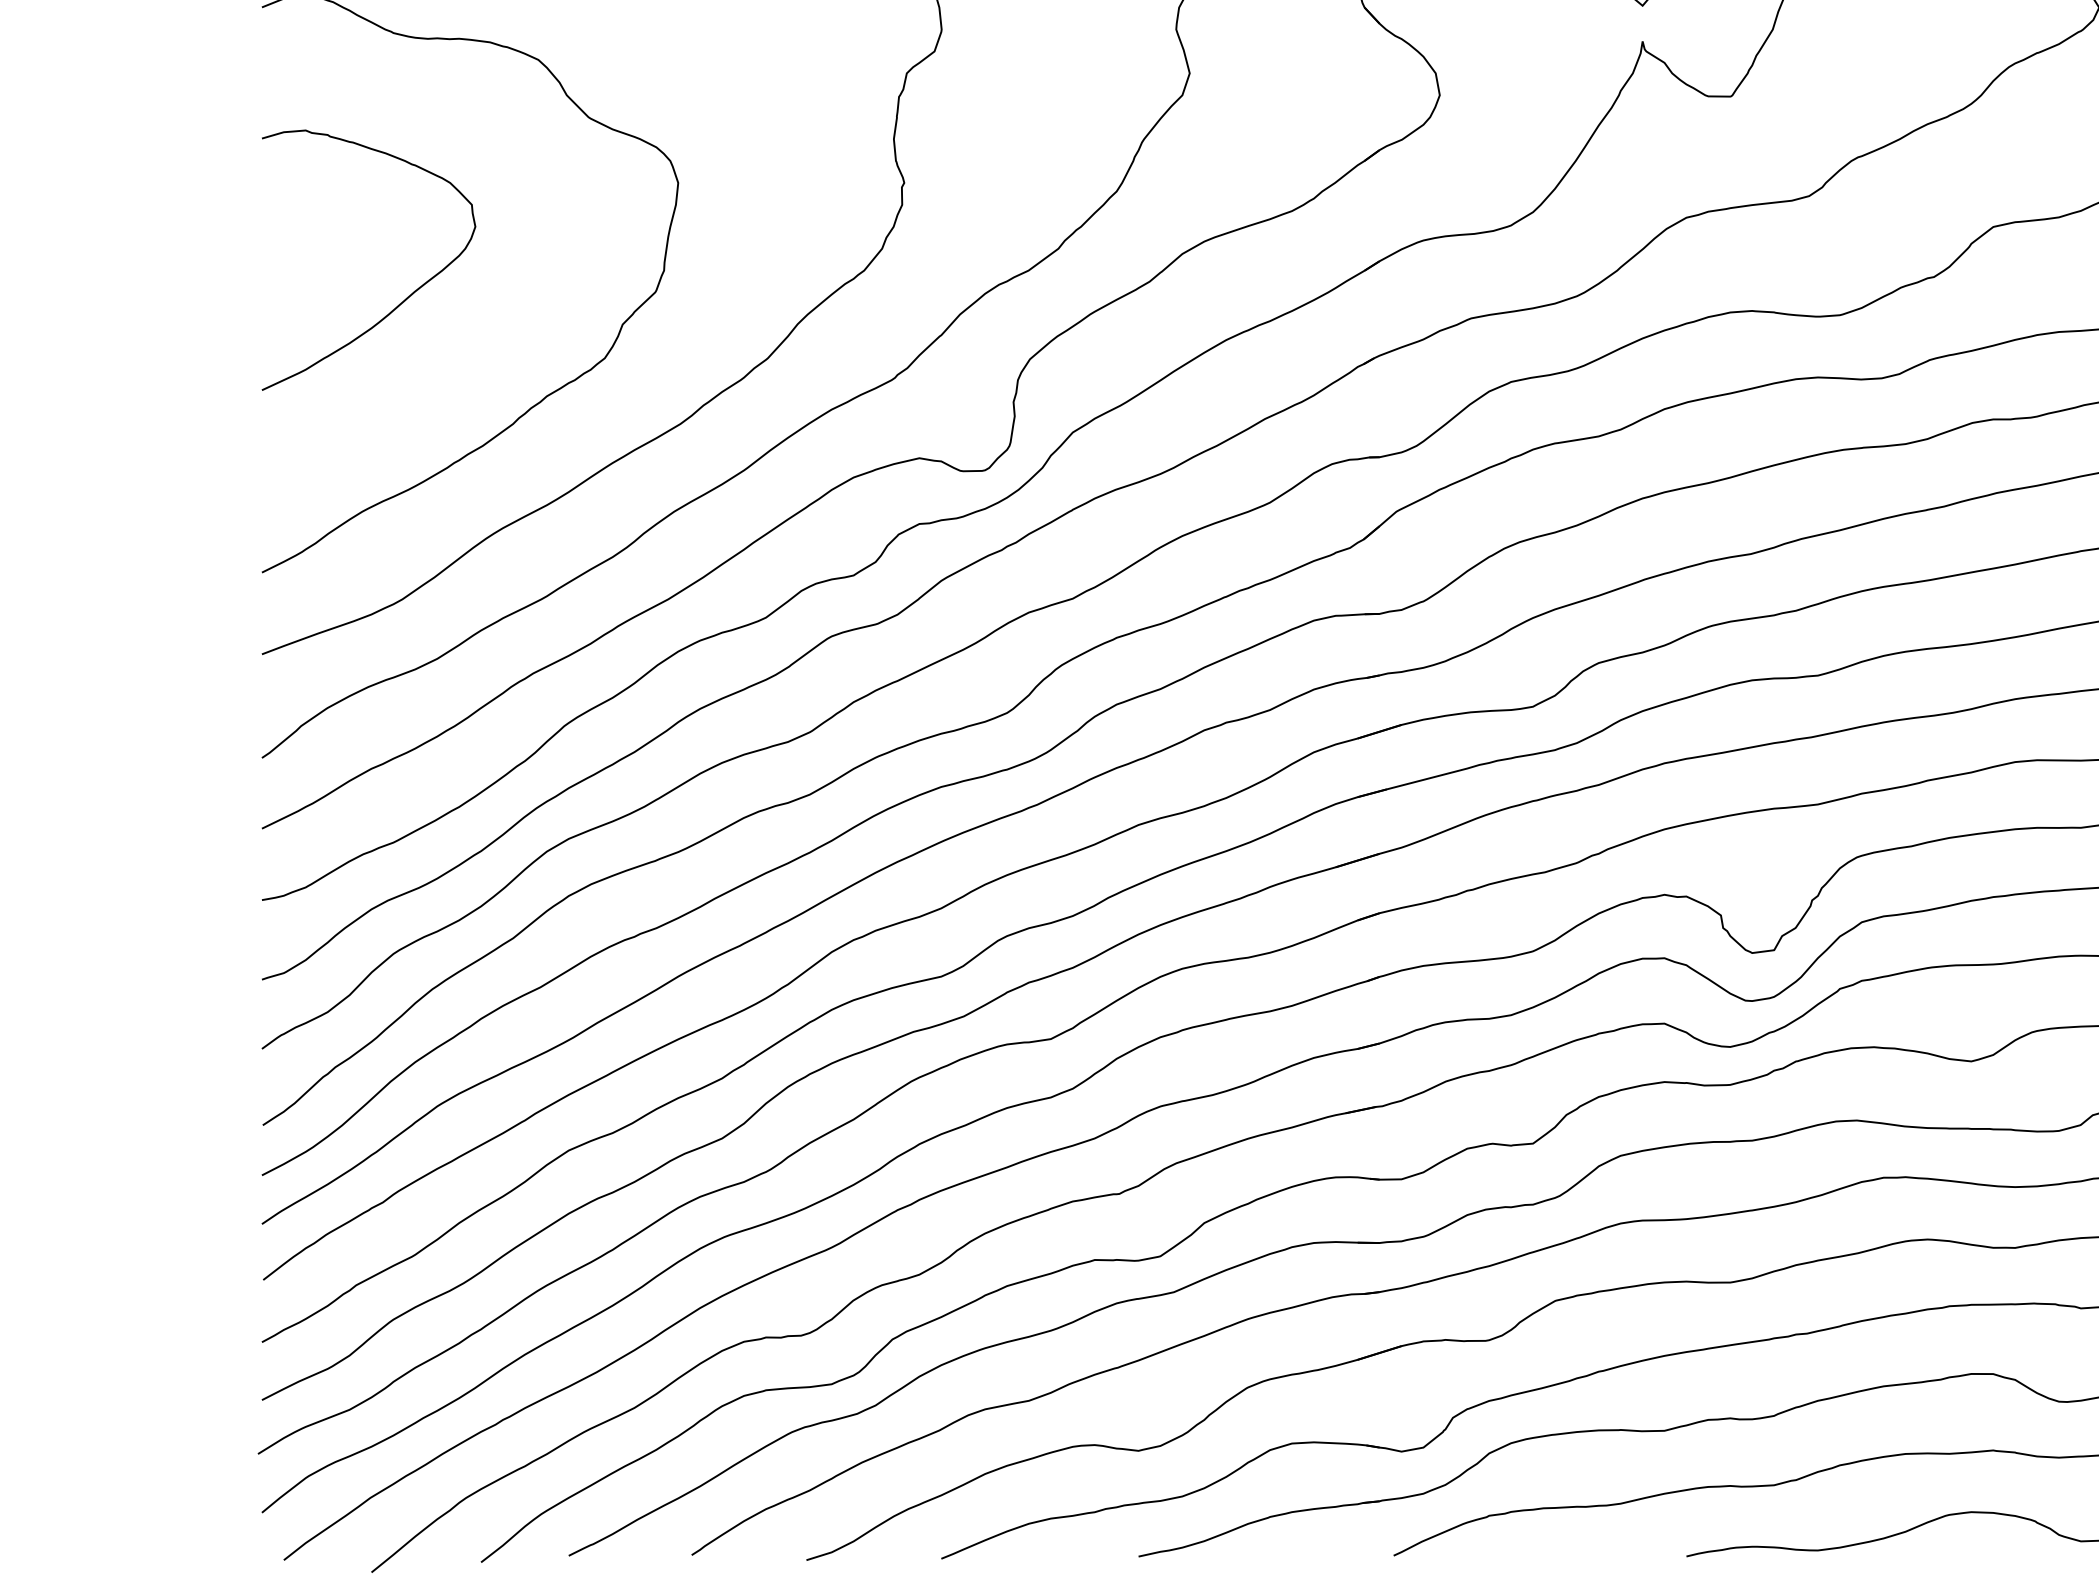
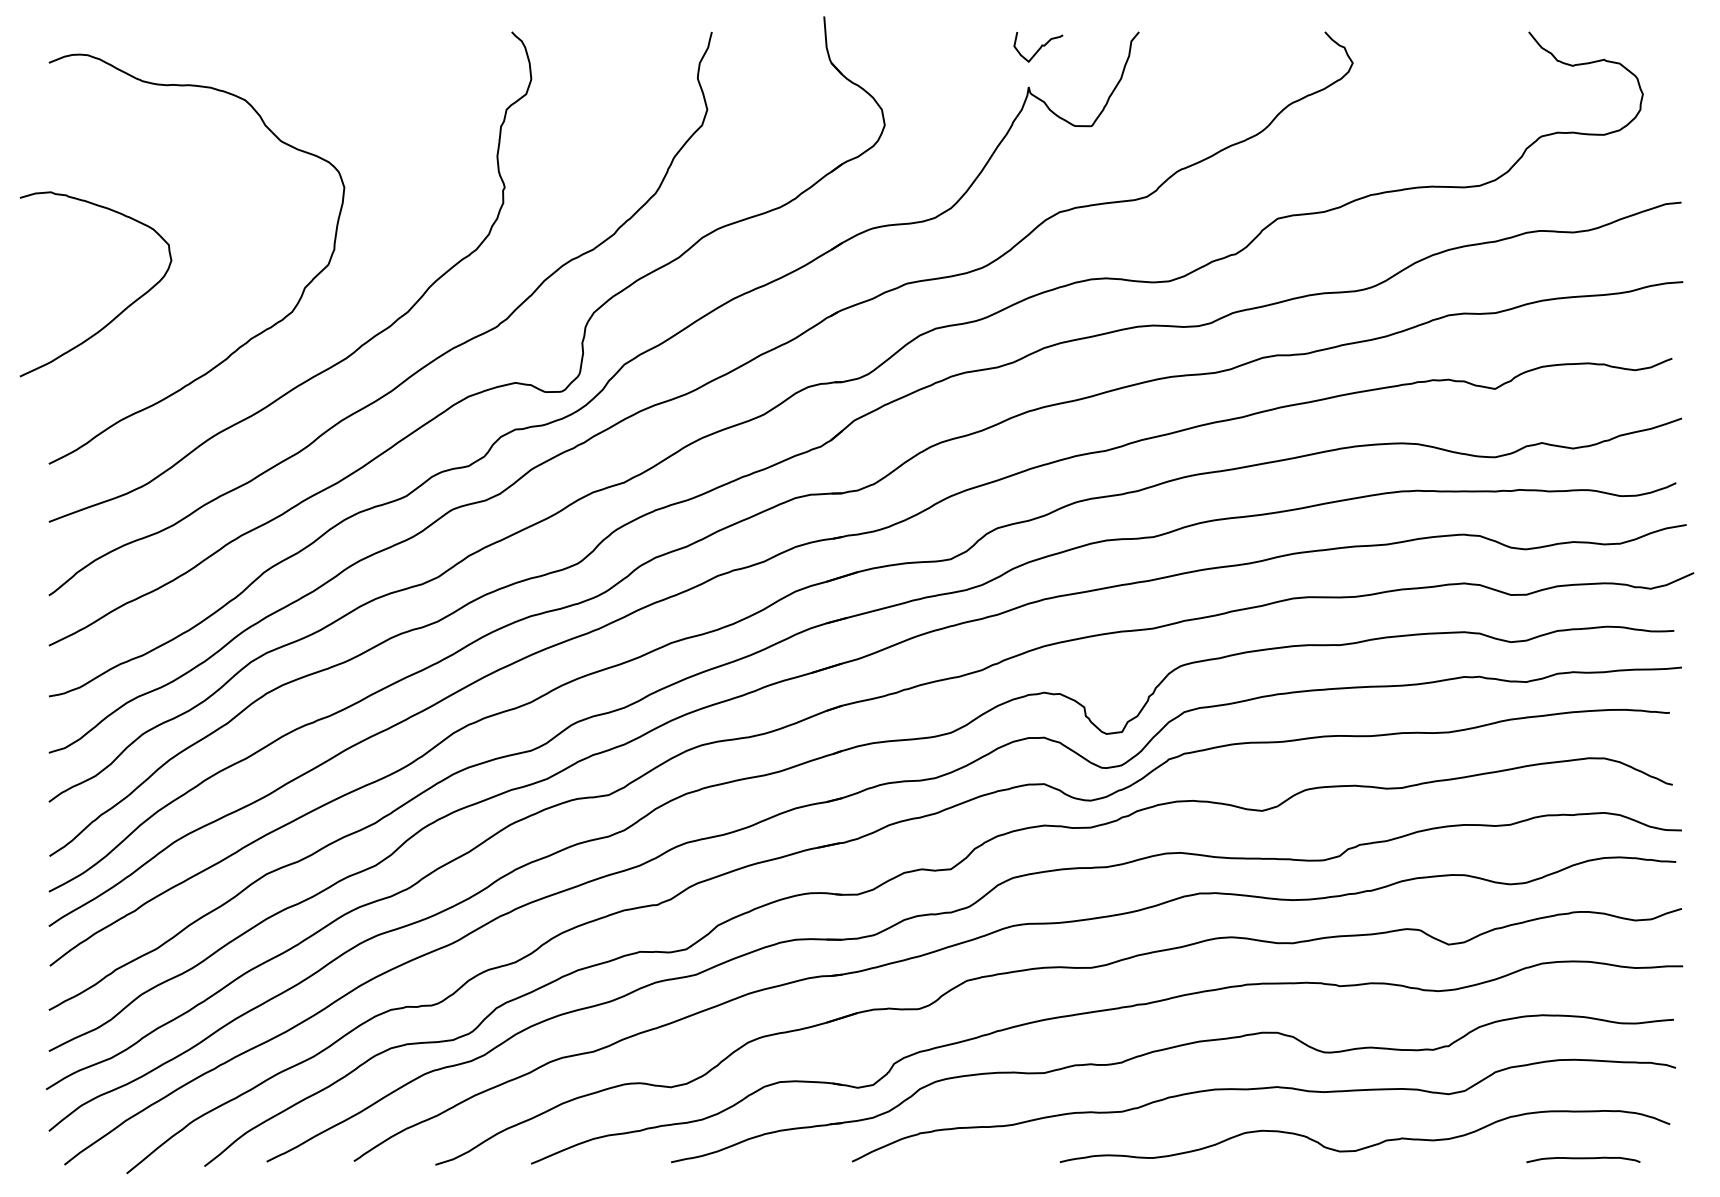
curve: (398, 304) -> (116, 315), moved

